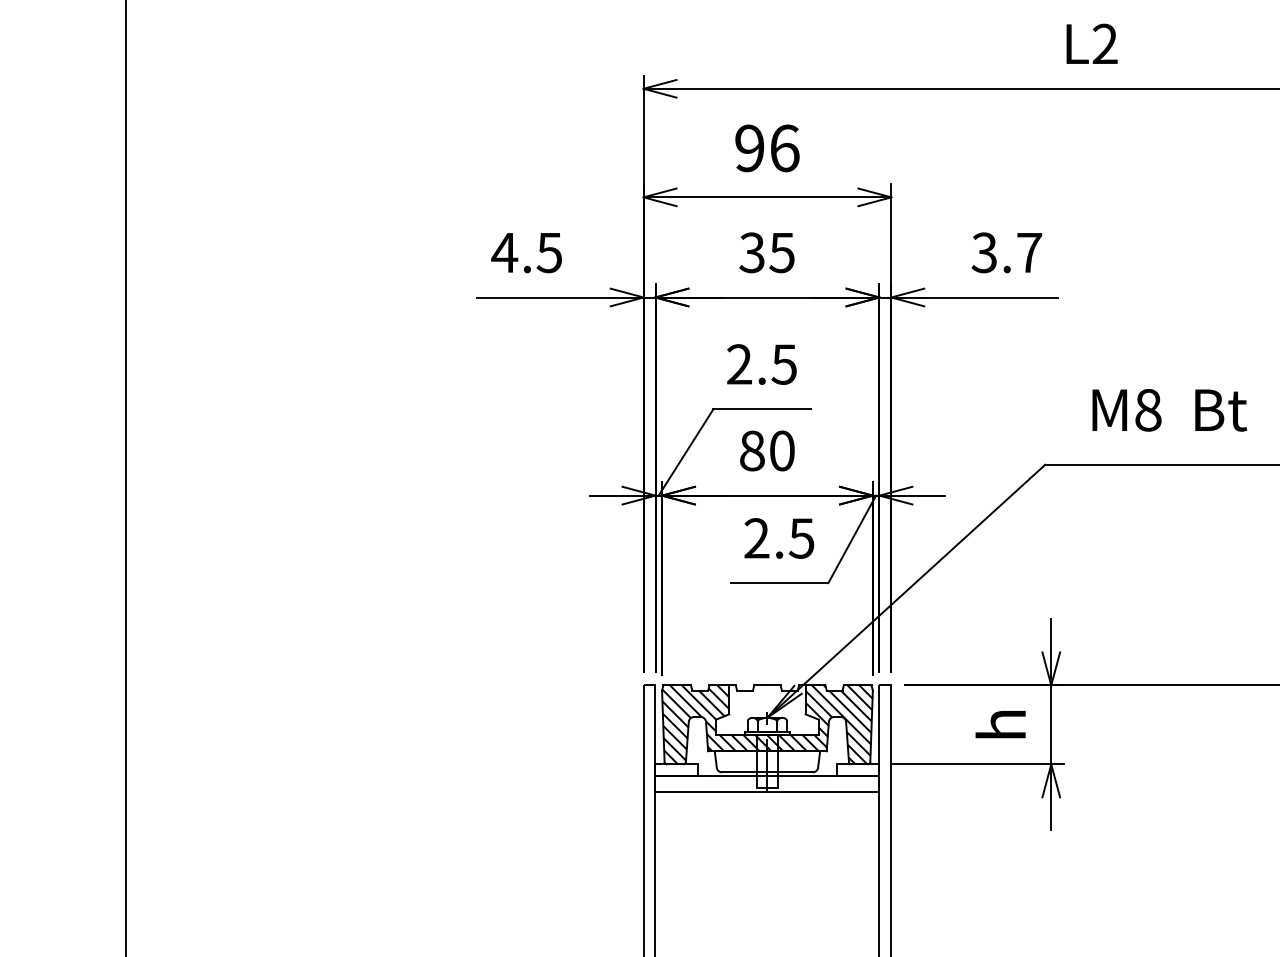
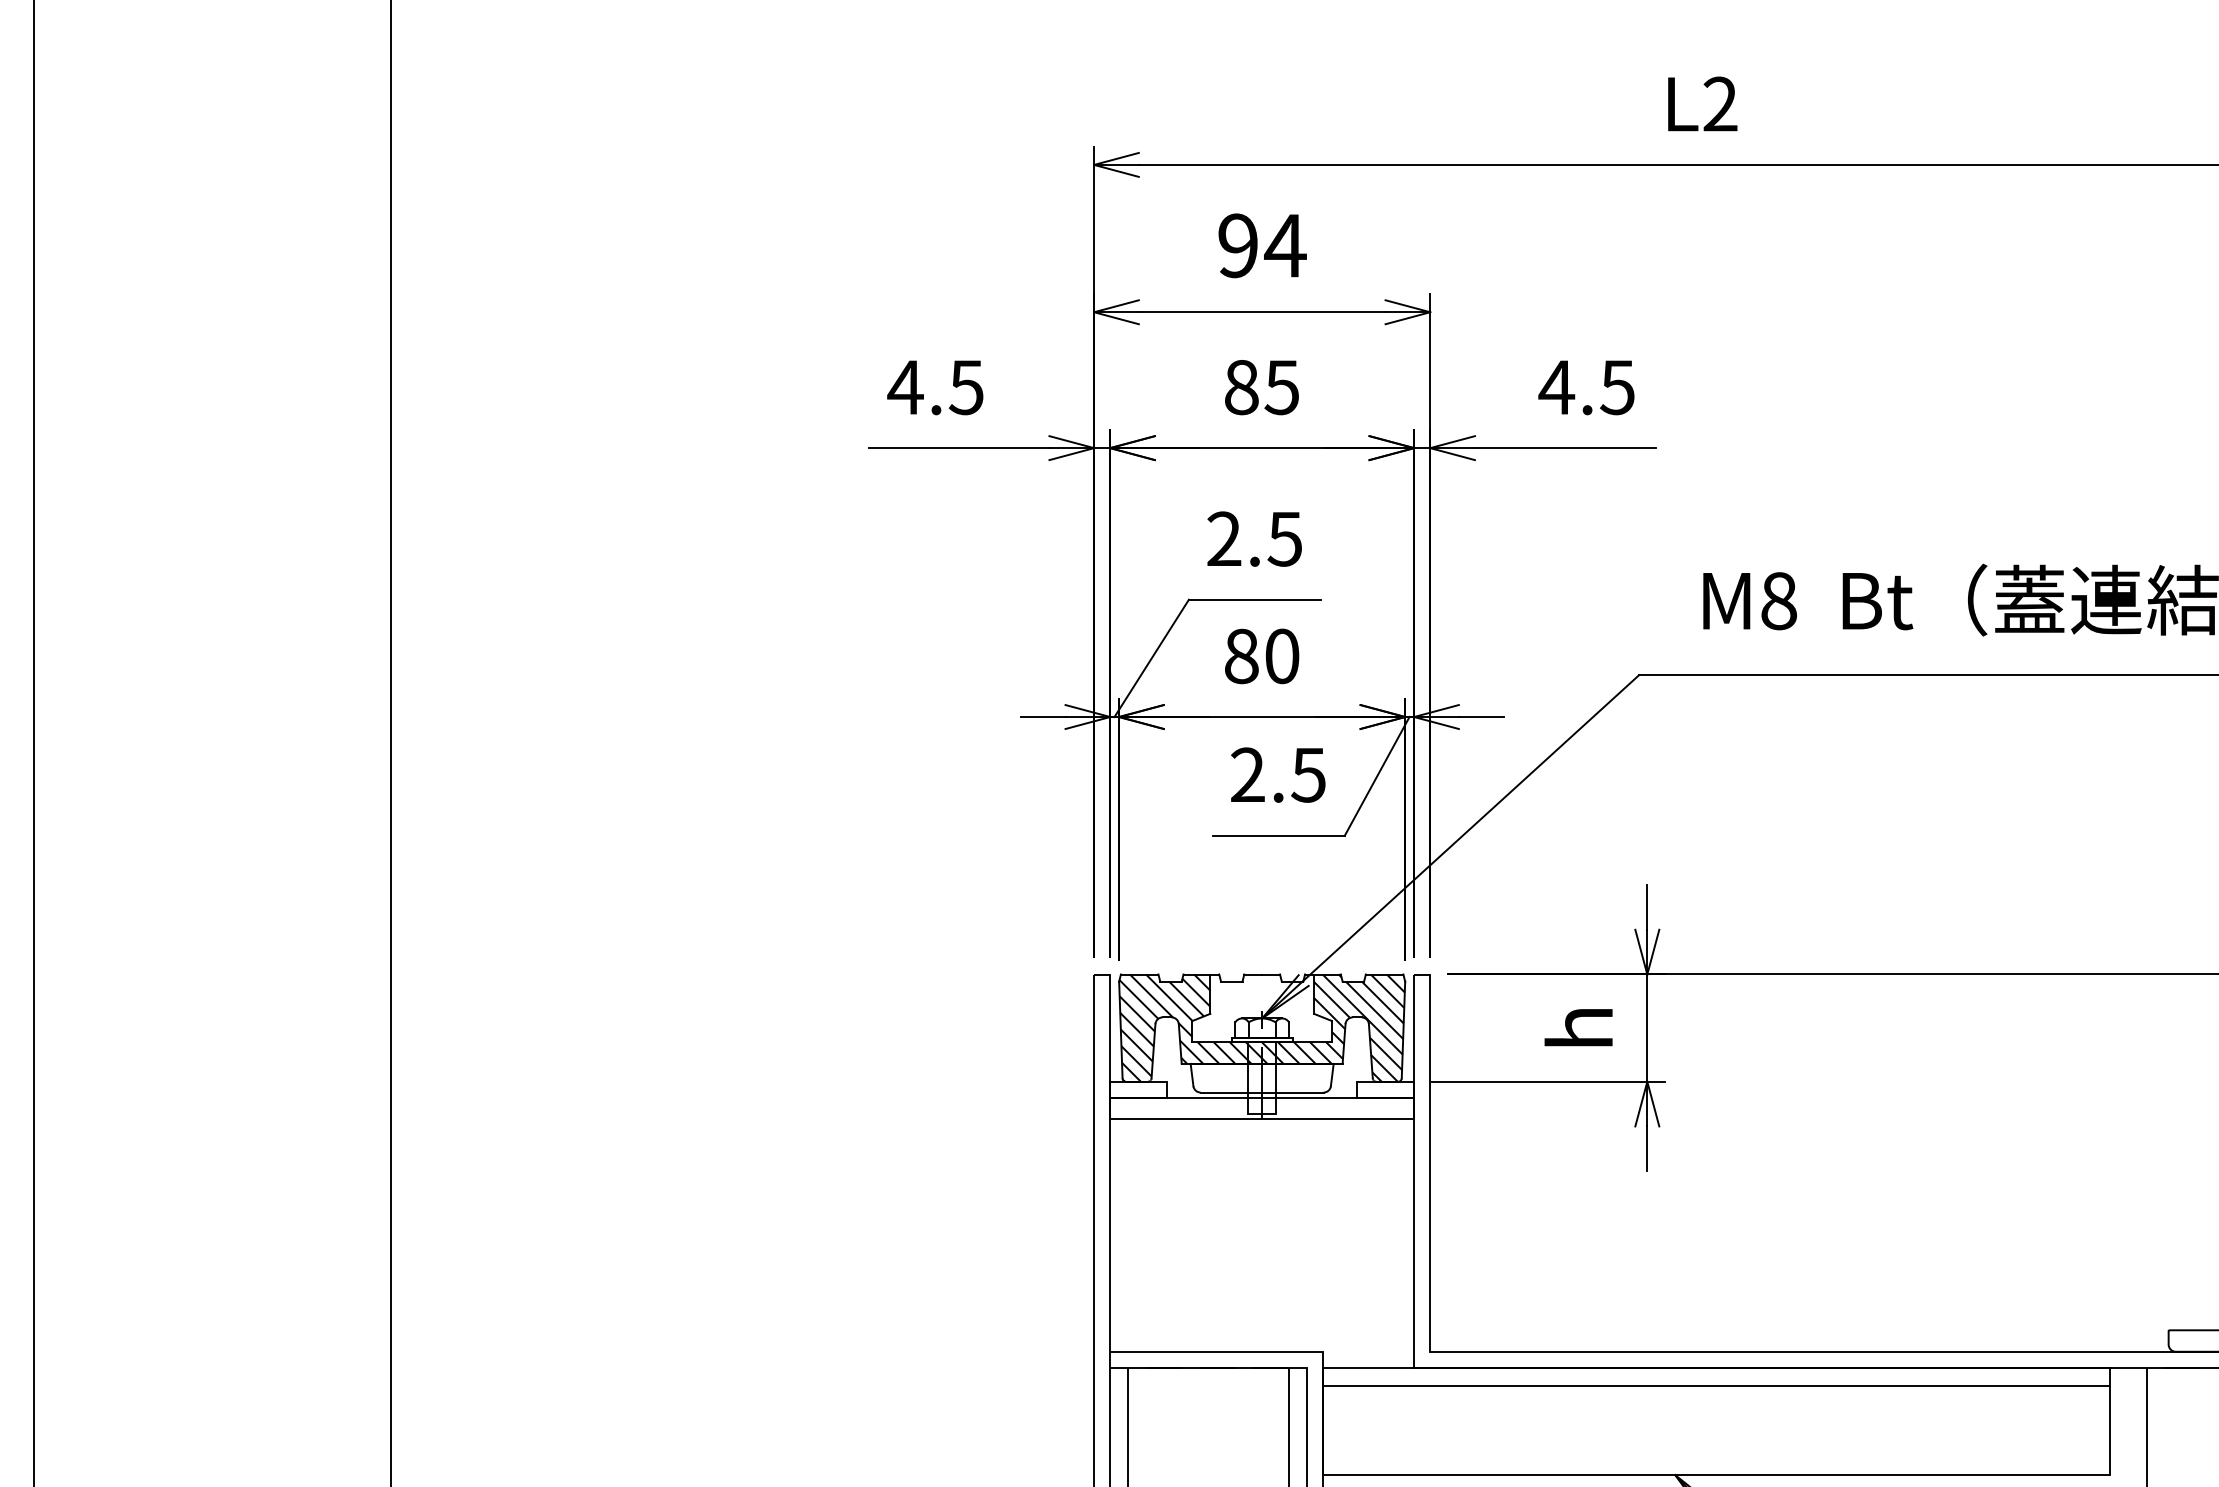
text: (784, 148) -> (1285, 245), 96 -> 94
text: (752, 252) -> (1241, 387), 35 -> 85
text: (1006, 252) -> (1586, 387), 3.7 -> 4.5

